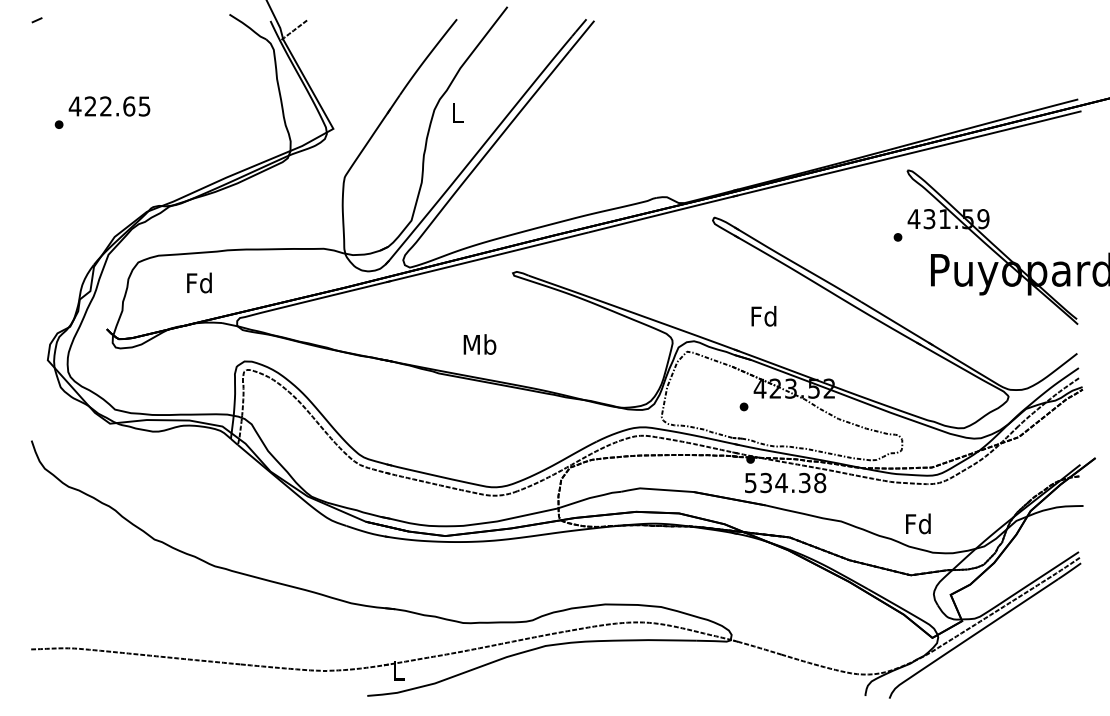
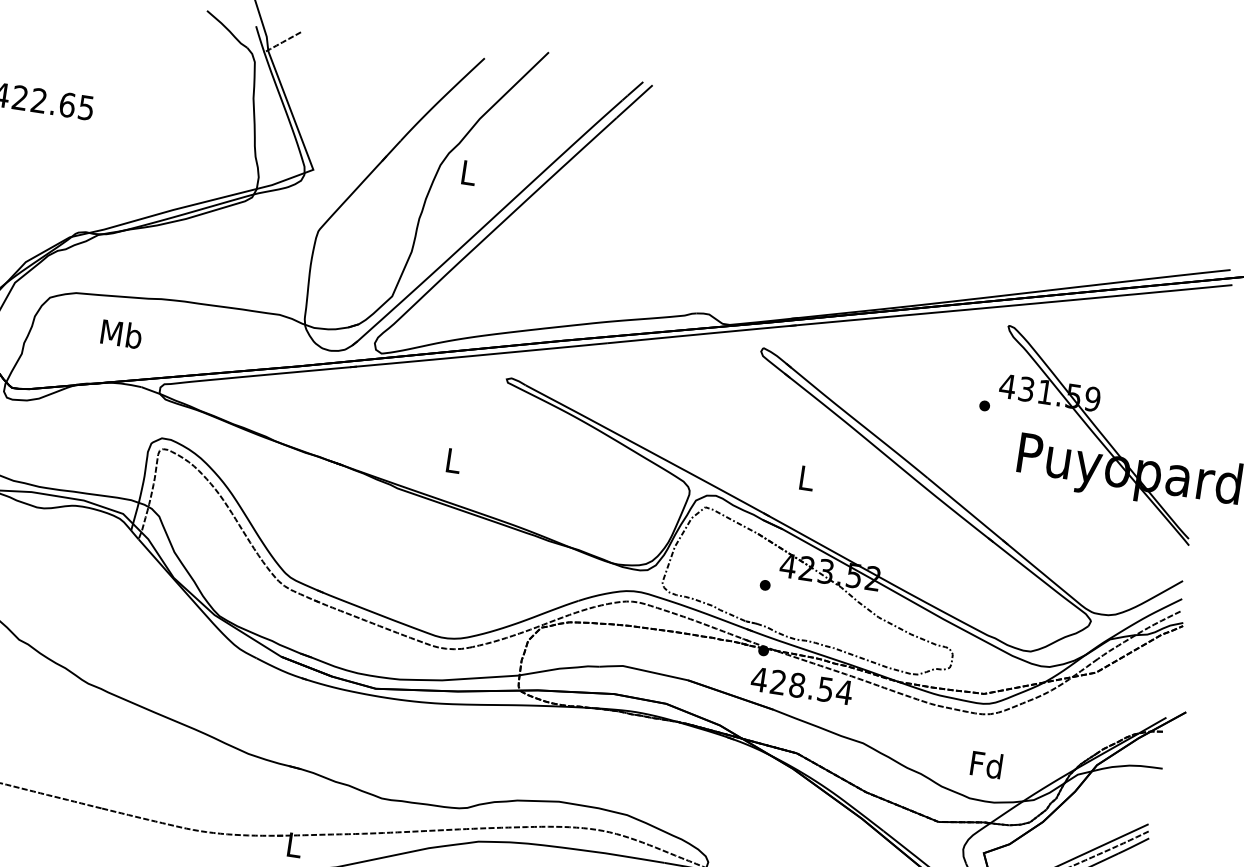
text: (199, 282) -> (121, 333), Fd -> Mb
text: (763, 315) -> (805, 476), Fd -> L
text: (479, 344) -> (452, 460), Mb -> L
text: (785, 482) -> (802, 685), 534.38 -> 428.54
text: (918, 523) -> (986, 764), moved

